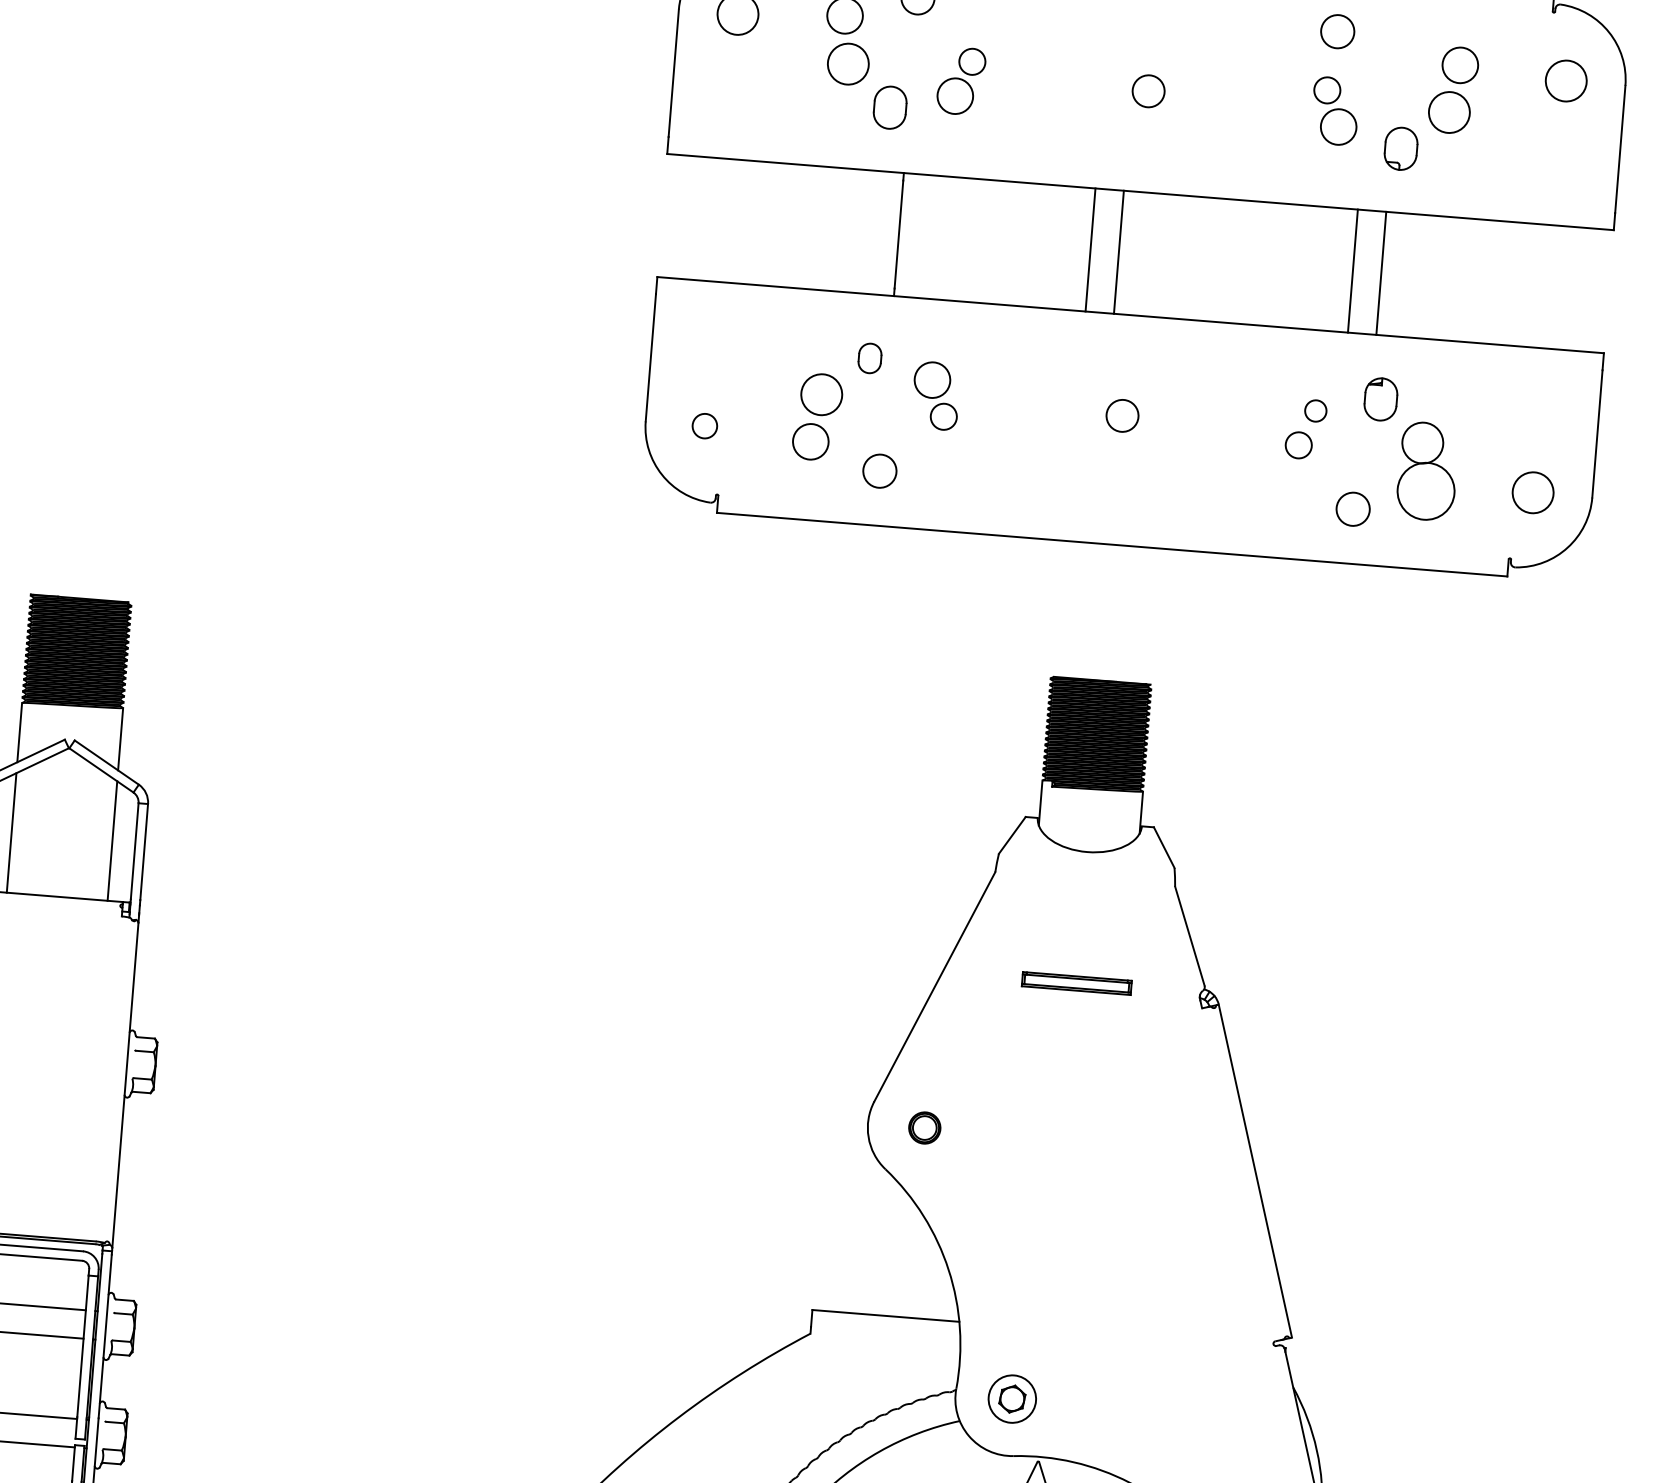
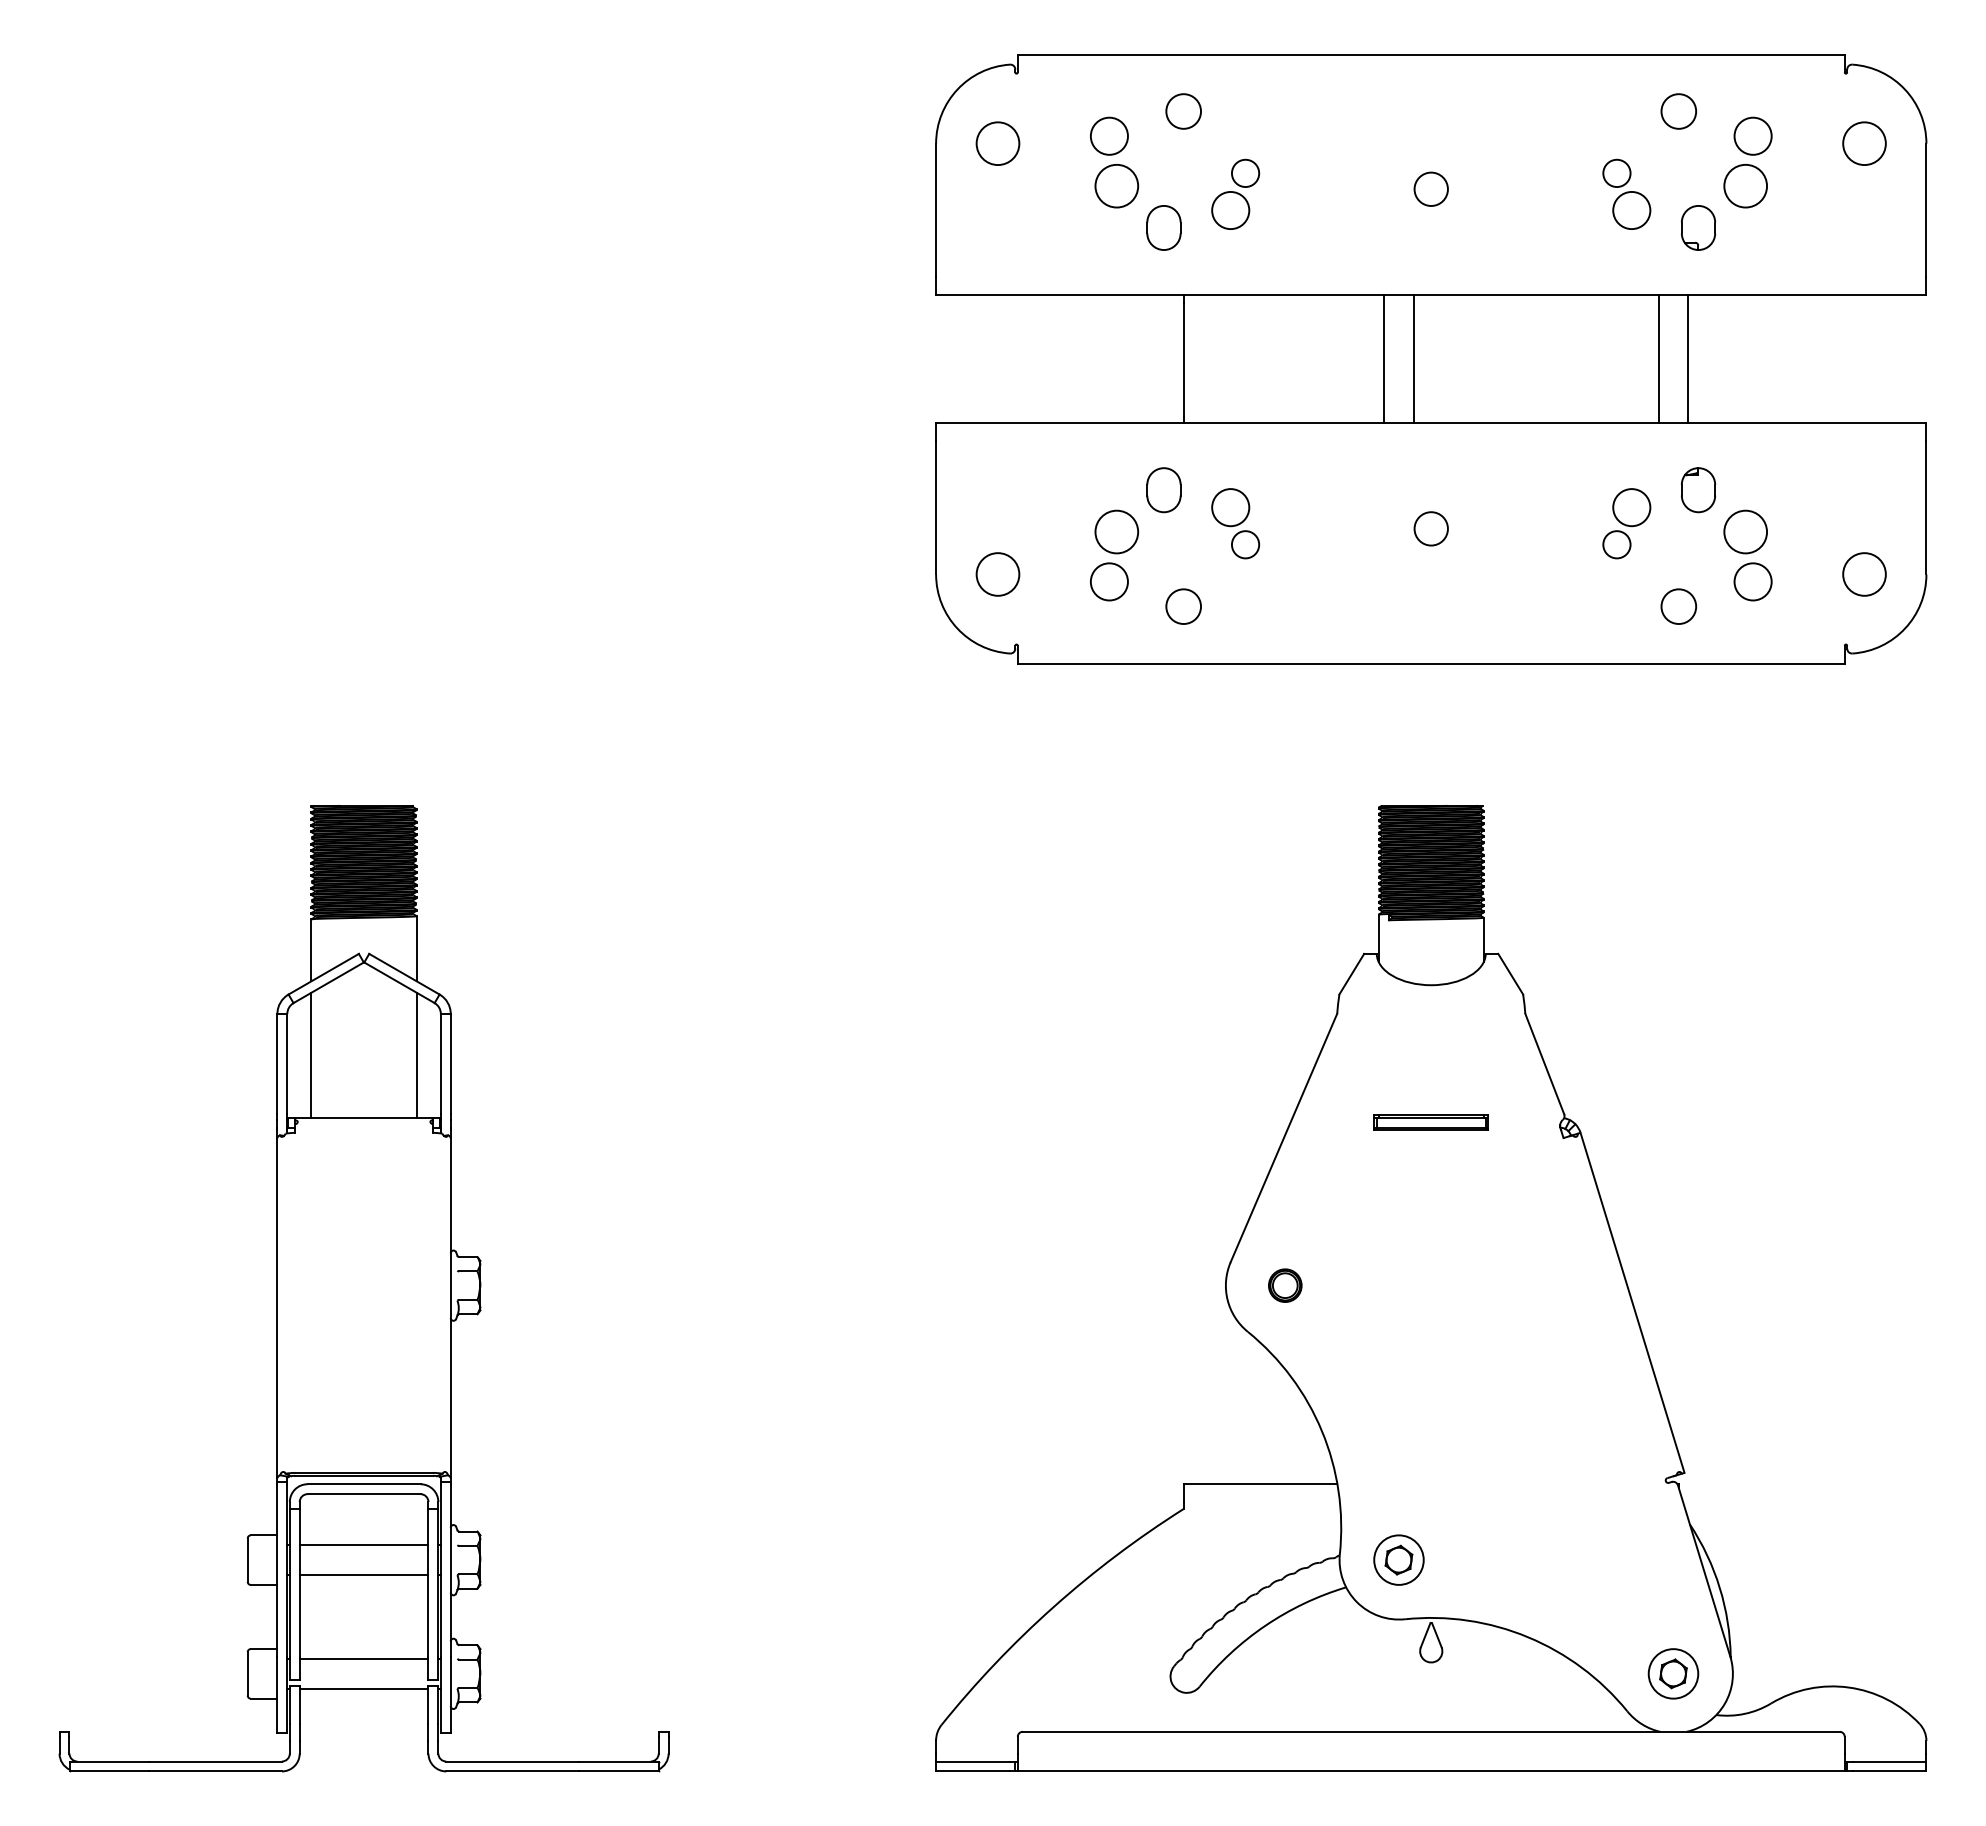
circle: (1337, 31) -> (1678, 111), moved
part: (869, 358) -> (1163, 490), size x1.43
circle: (1315, 410) -> (1631, 507), size x1.67
circle: (704, 426) -> (997, 574), size x1.67
circle: (1425, 490) -> (1752, 581), size x0.62

